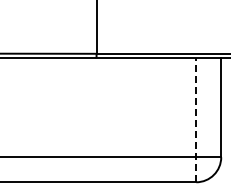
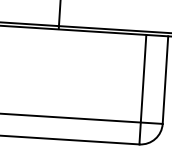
line: (196, 119) -> (143, 89), dashed -> solid

